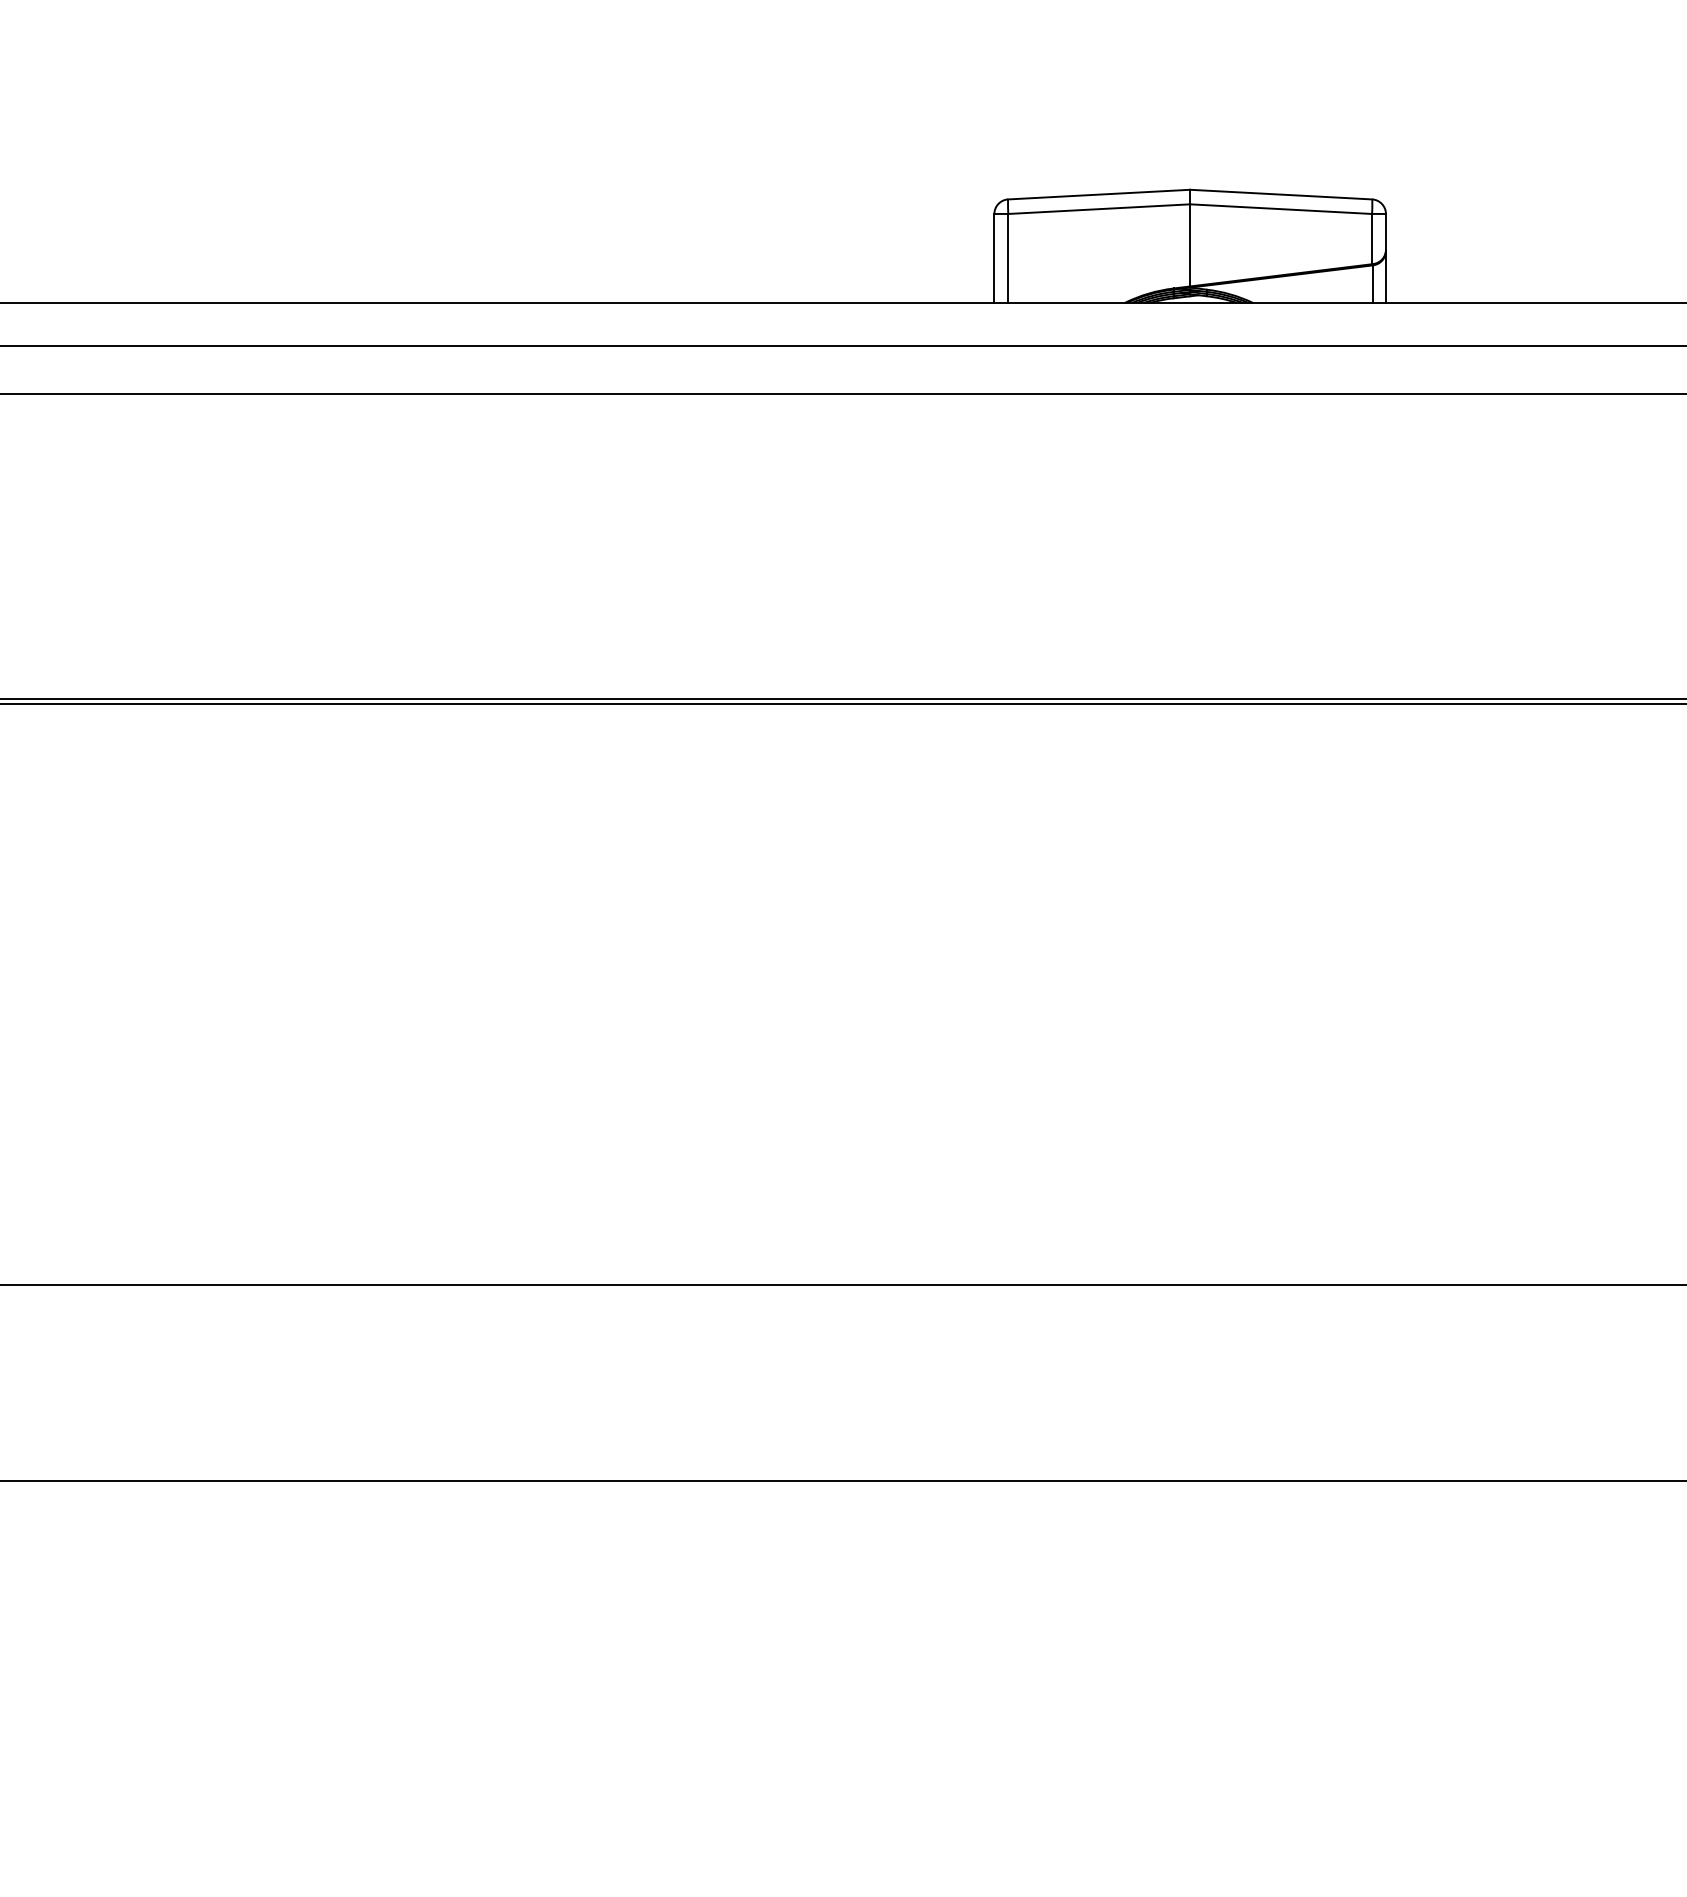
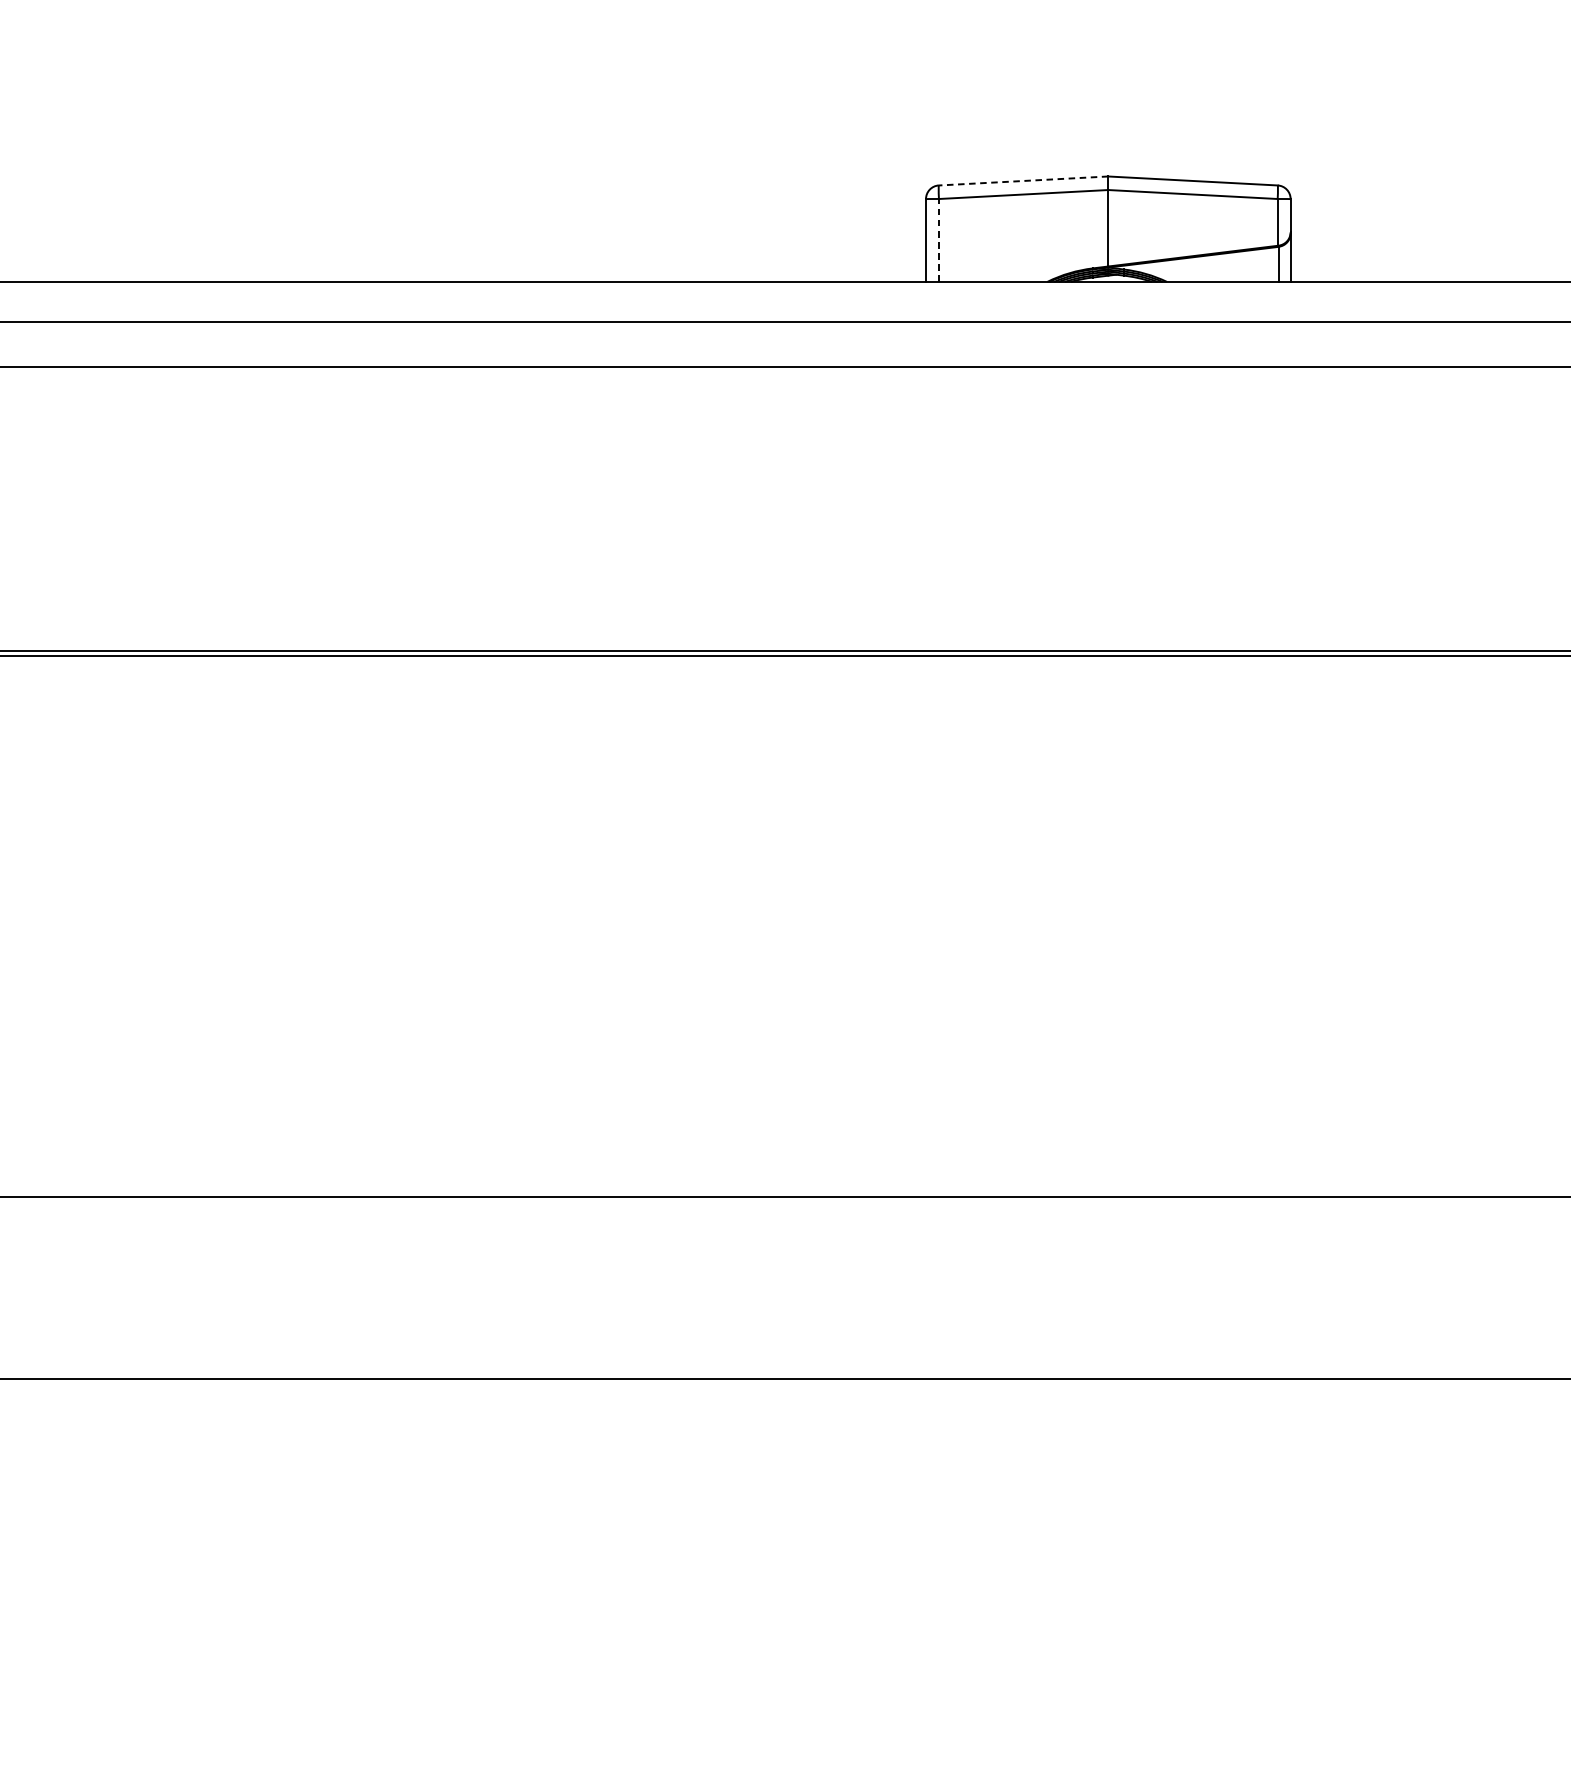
line: (1098, 194) -> (1022, 180), solid -> dashed
line: (1008, 257) -> (939, 239), solid -> dashed

